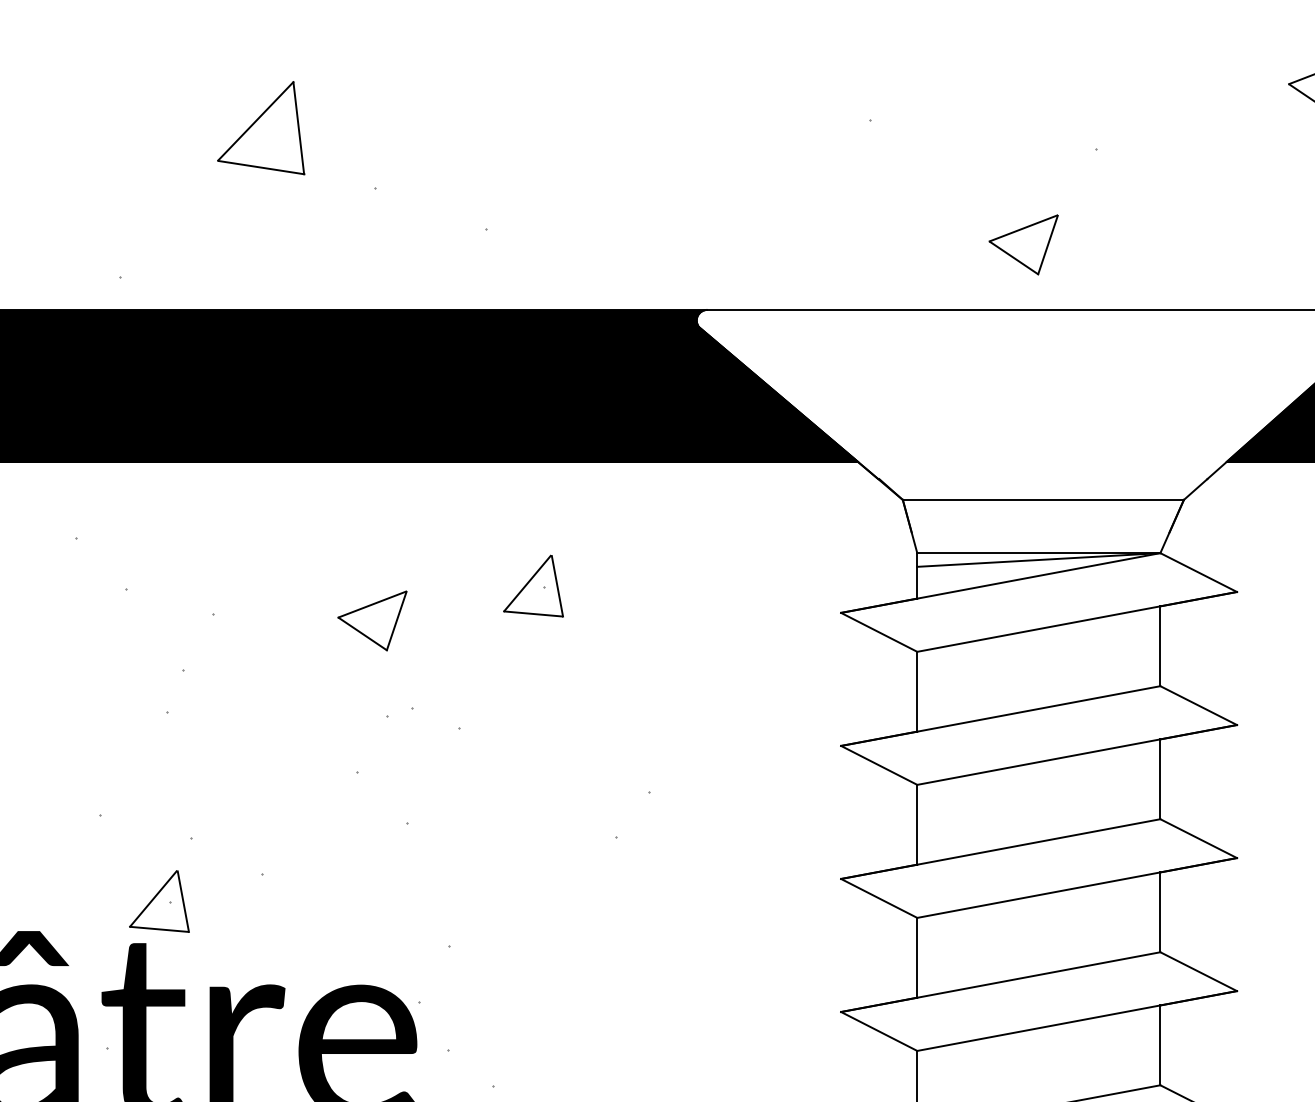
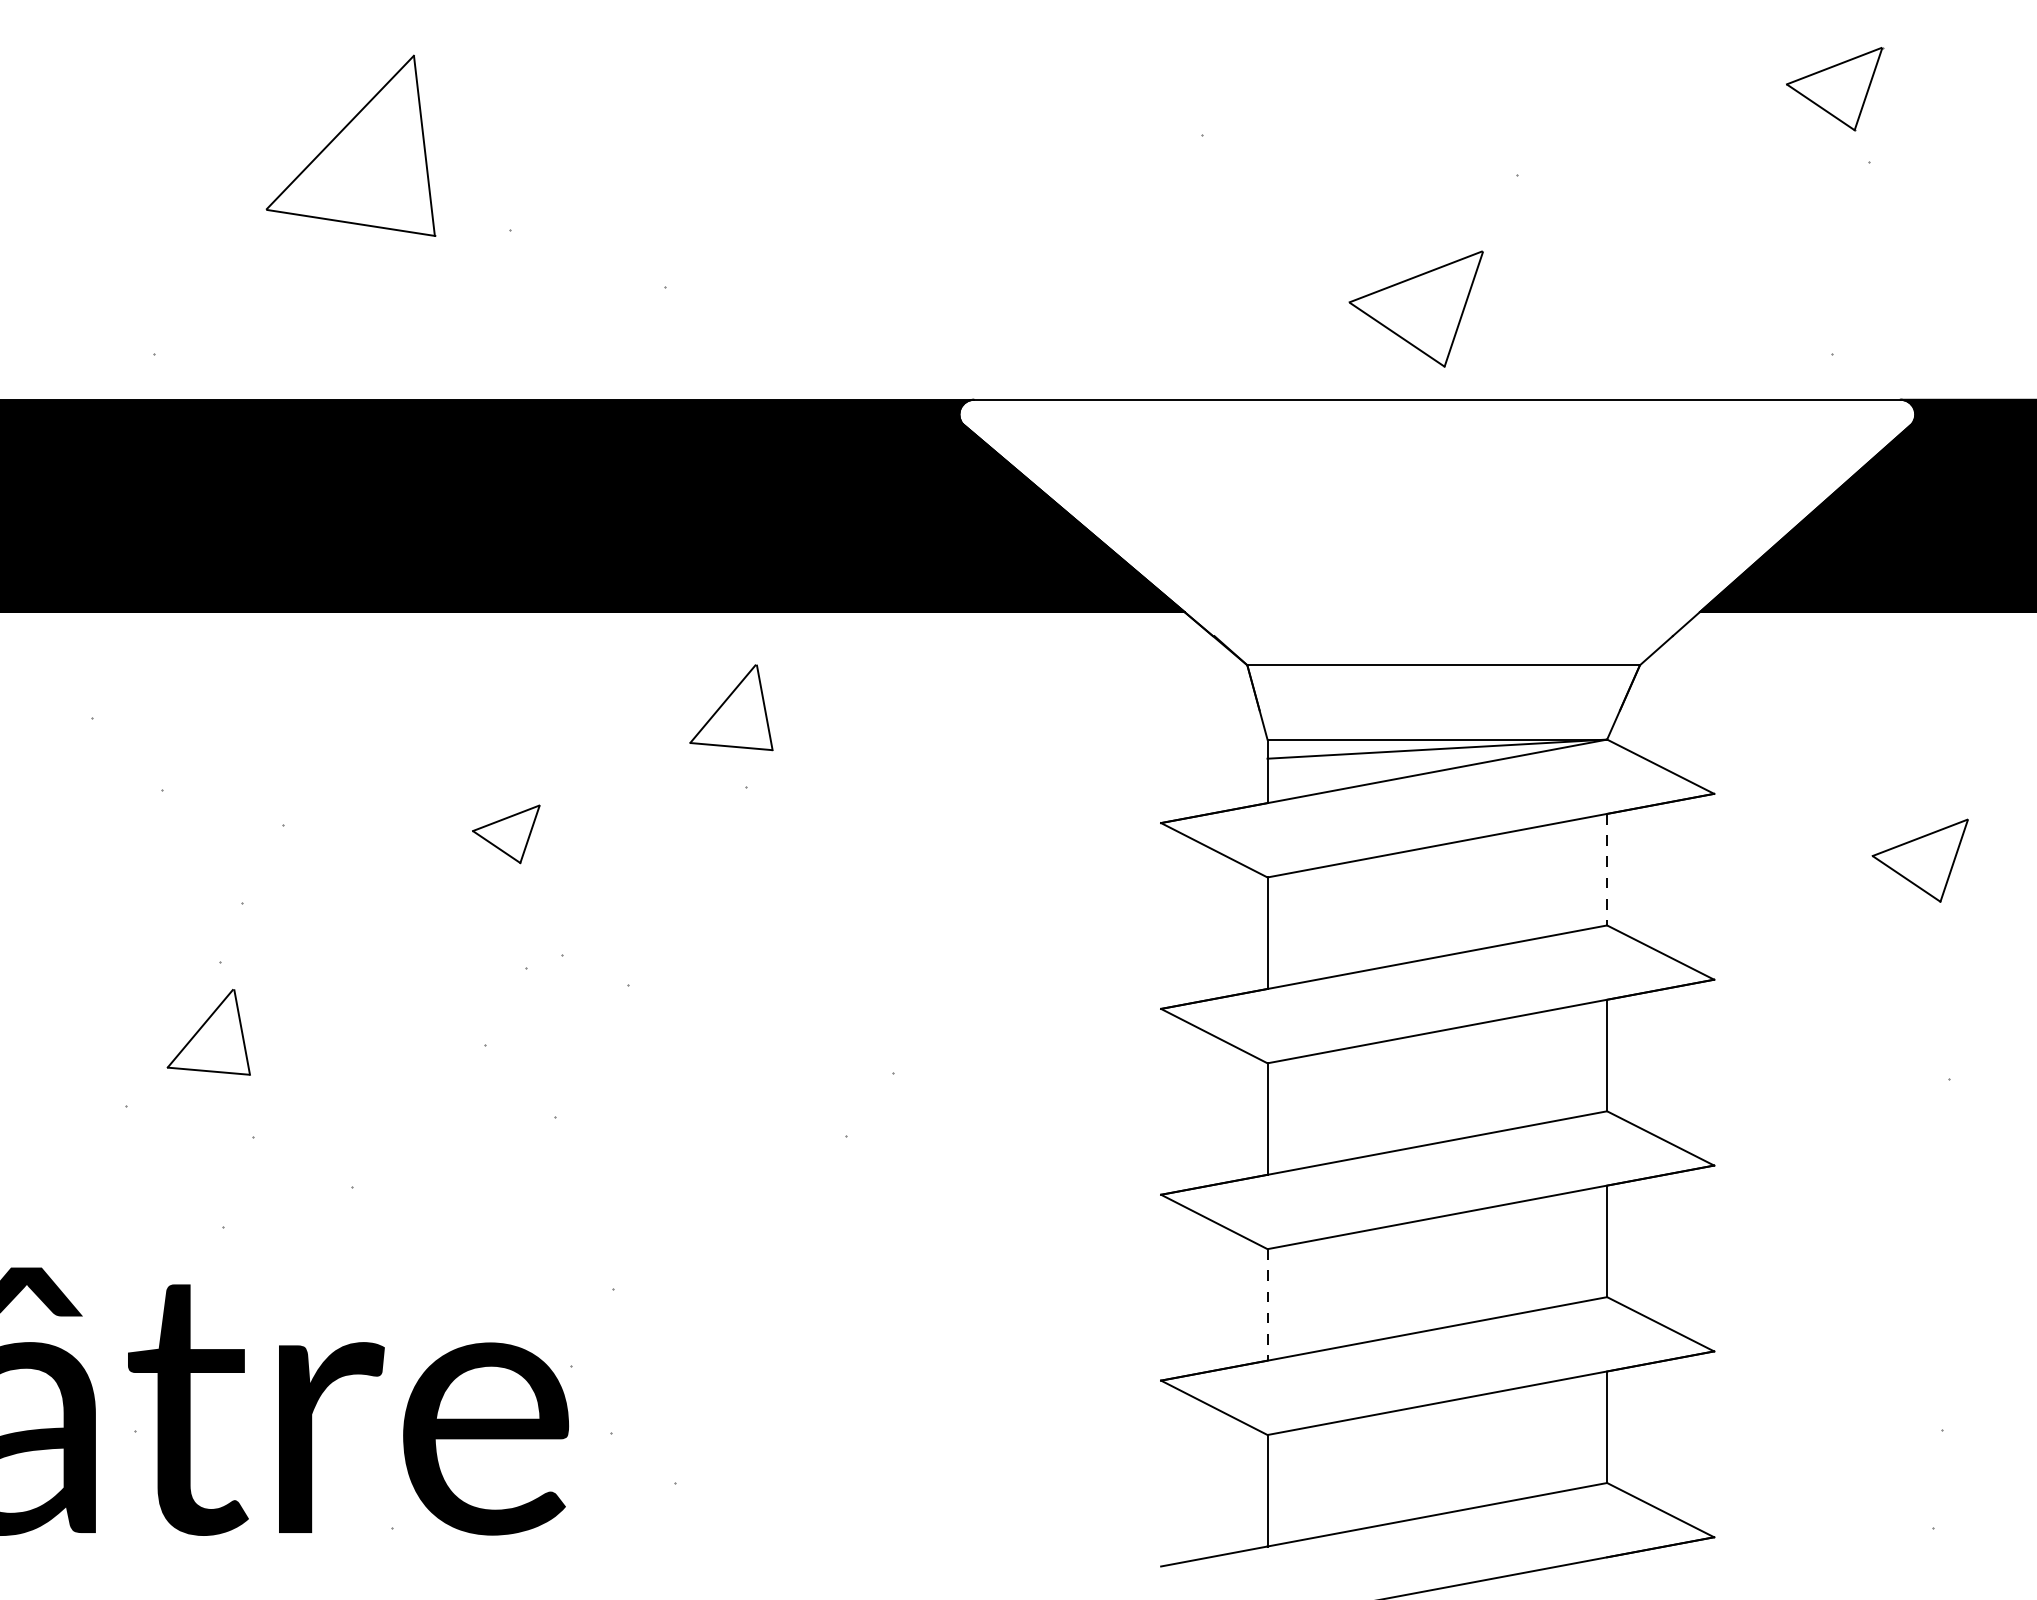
part: (260, 127) -> (350, 145), size x1.4
part: (1023, 244) -> (1415, 308), size x1.4
part: (533, 586) -> (731, 707), moved
part: (371, 621) -> (505, 834), size x0.7
line: (1160, 646) -> (1607, 869), solid -> dashed
part: (159, 901) -> (208, 1032), moved
line: (917, 957) -> (1267, 1304), solid -> dashed

